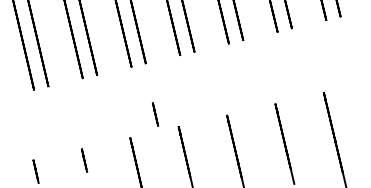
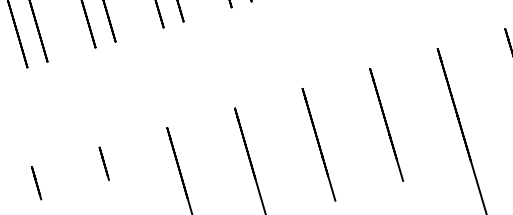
line: (155, 114) -> (201, 92), removed

